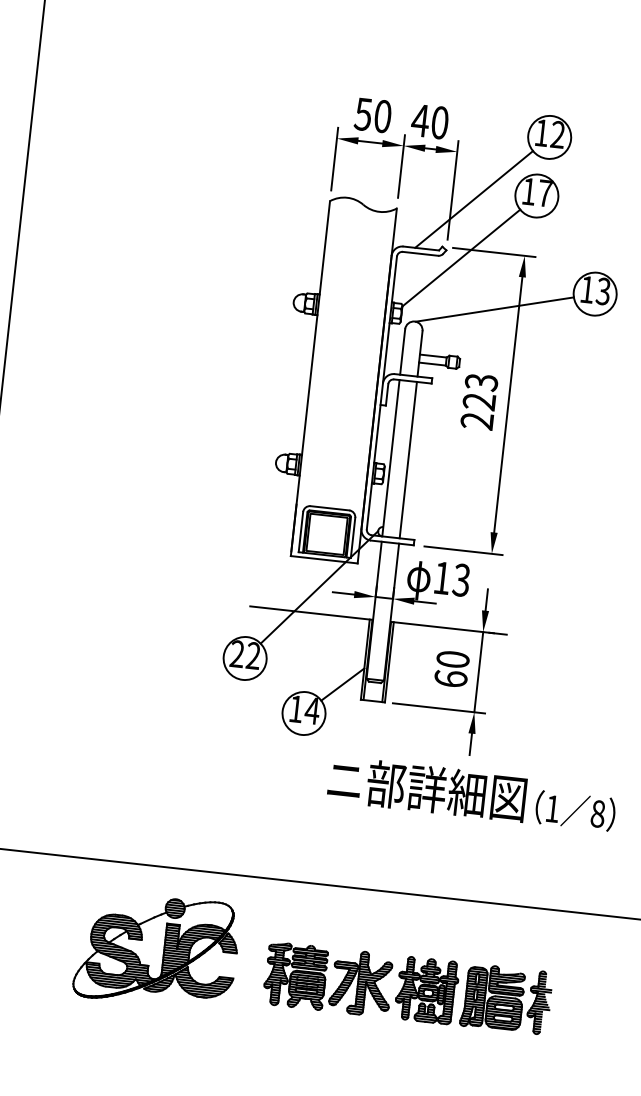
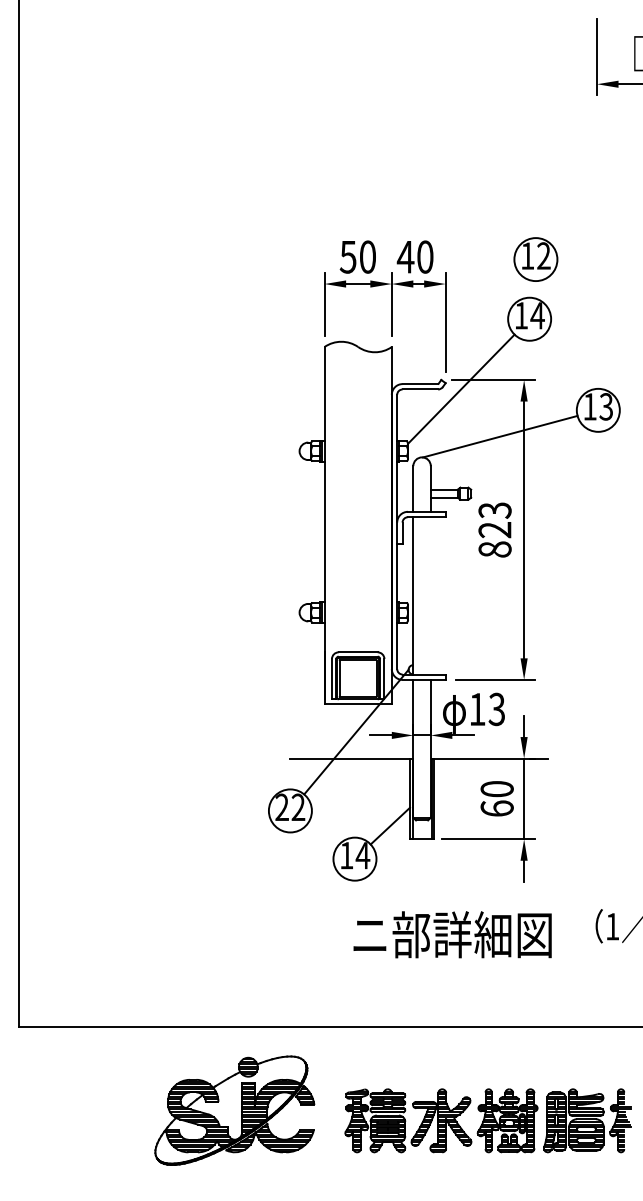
text: (545, 193) -> (537, 315), 17 -> 14
line: (473, 199) -> (467, 329), removed
text: (476, 421) -> (494, 549), 223 -> 823
line: (408, 459) -> (430, 595), removed
text: (427, 788) -> (452, 934), moved

